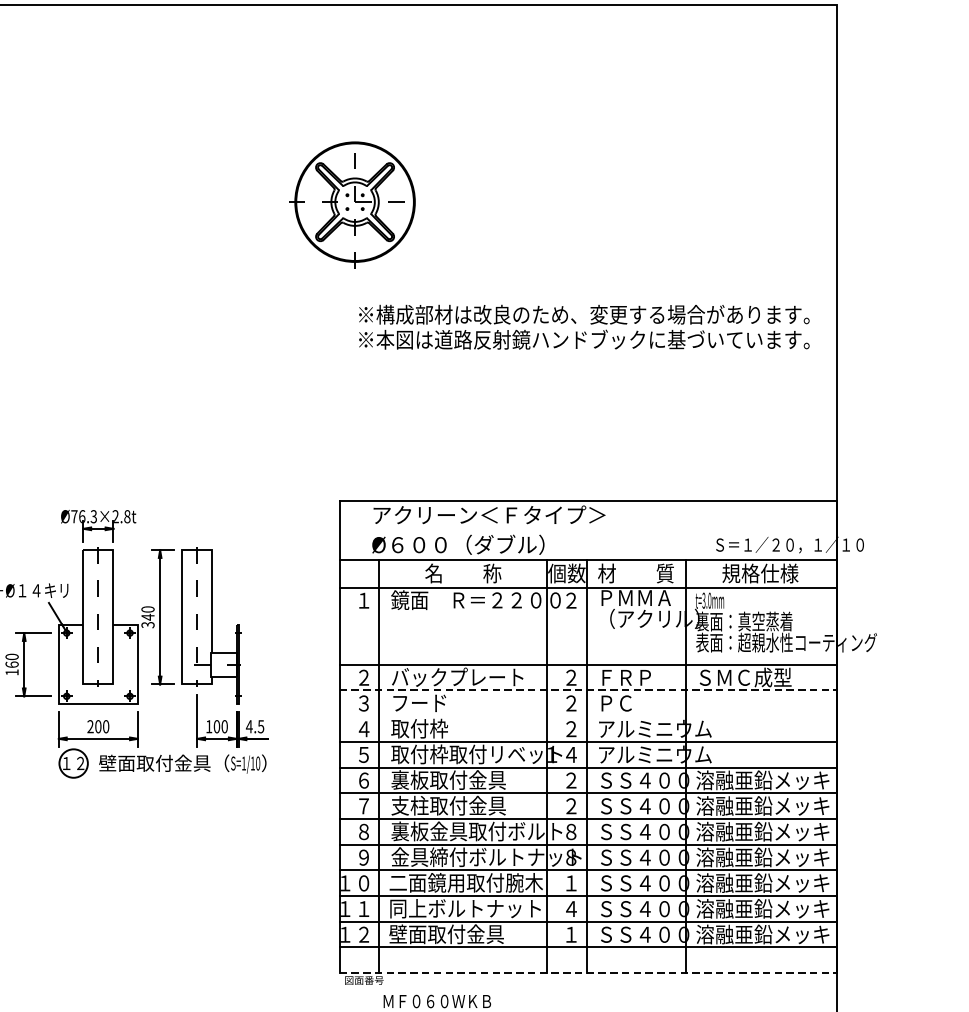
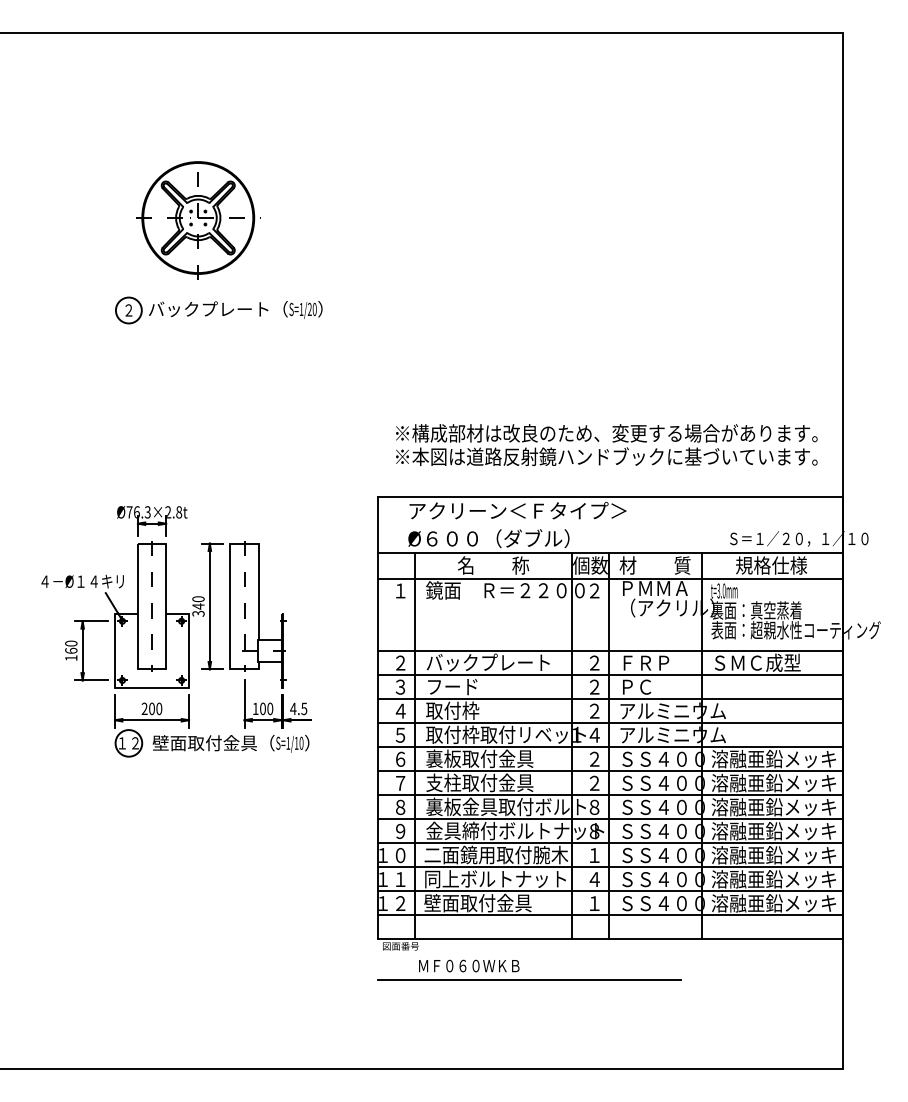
part: (355, 204) -> (198, 220), moved
part: (169, 300) -> (218, 310), added
text: (584, 326) -> (606, 444), moved
line: (588, 689) -> (610, 674), dashed -> solid
line: (588, 715) -> (610, 698), added
line: (588, 973) -> (610, 939), dashed -> solid

